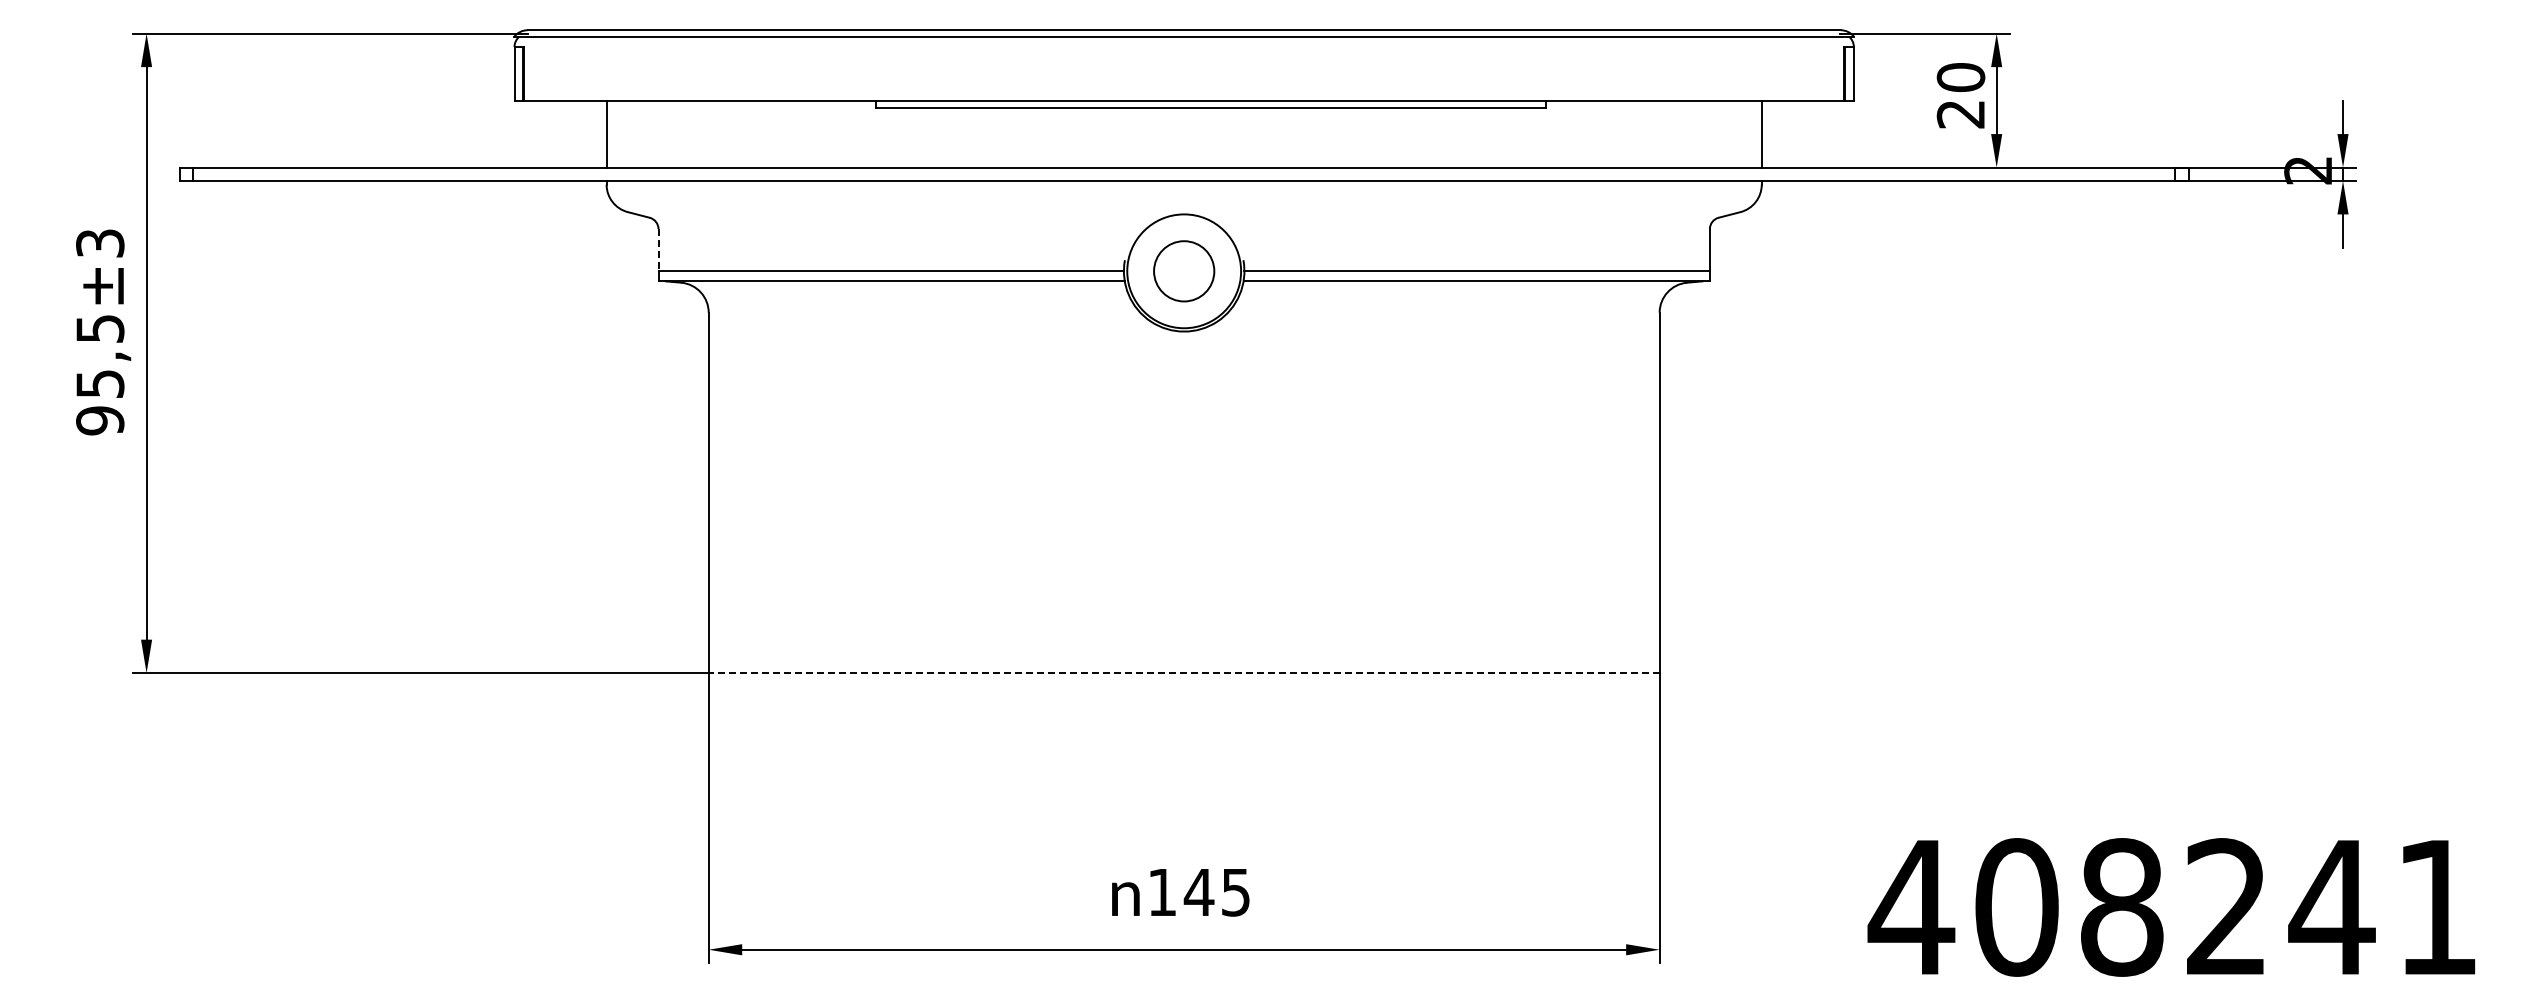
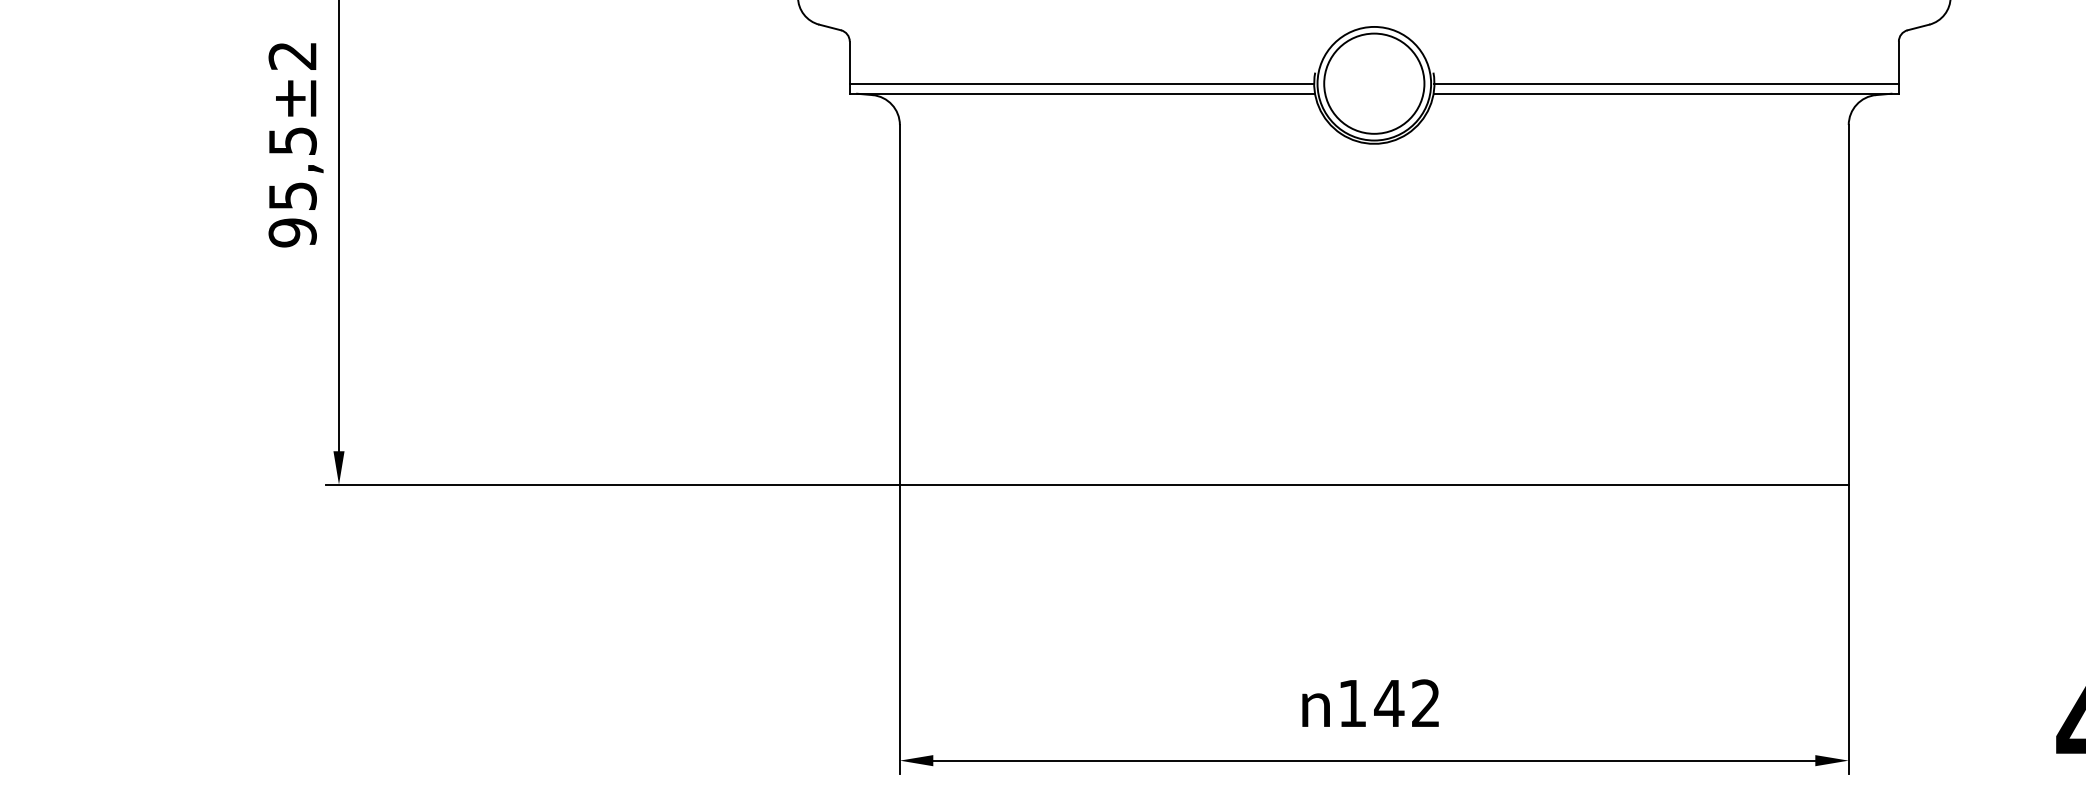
text: (100, 243) -> (293, 55), ±3 -> ±2
line: (658, 250) -> (849, 62), dashed -> solid
circle: (1183, 271) -> (1373, 83), size x1.67
line: (1183, 673) -> (1373, 485), dashed -> solid
text: (1235, 892) -> (1425, 703), 145 -> 142

